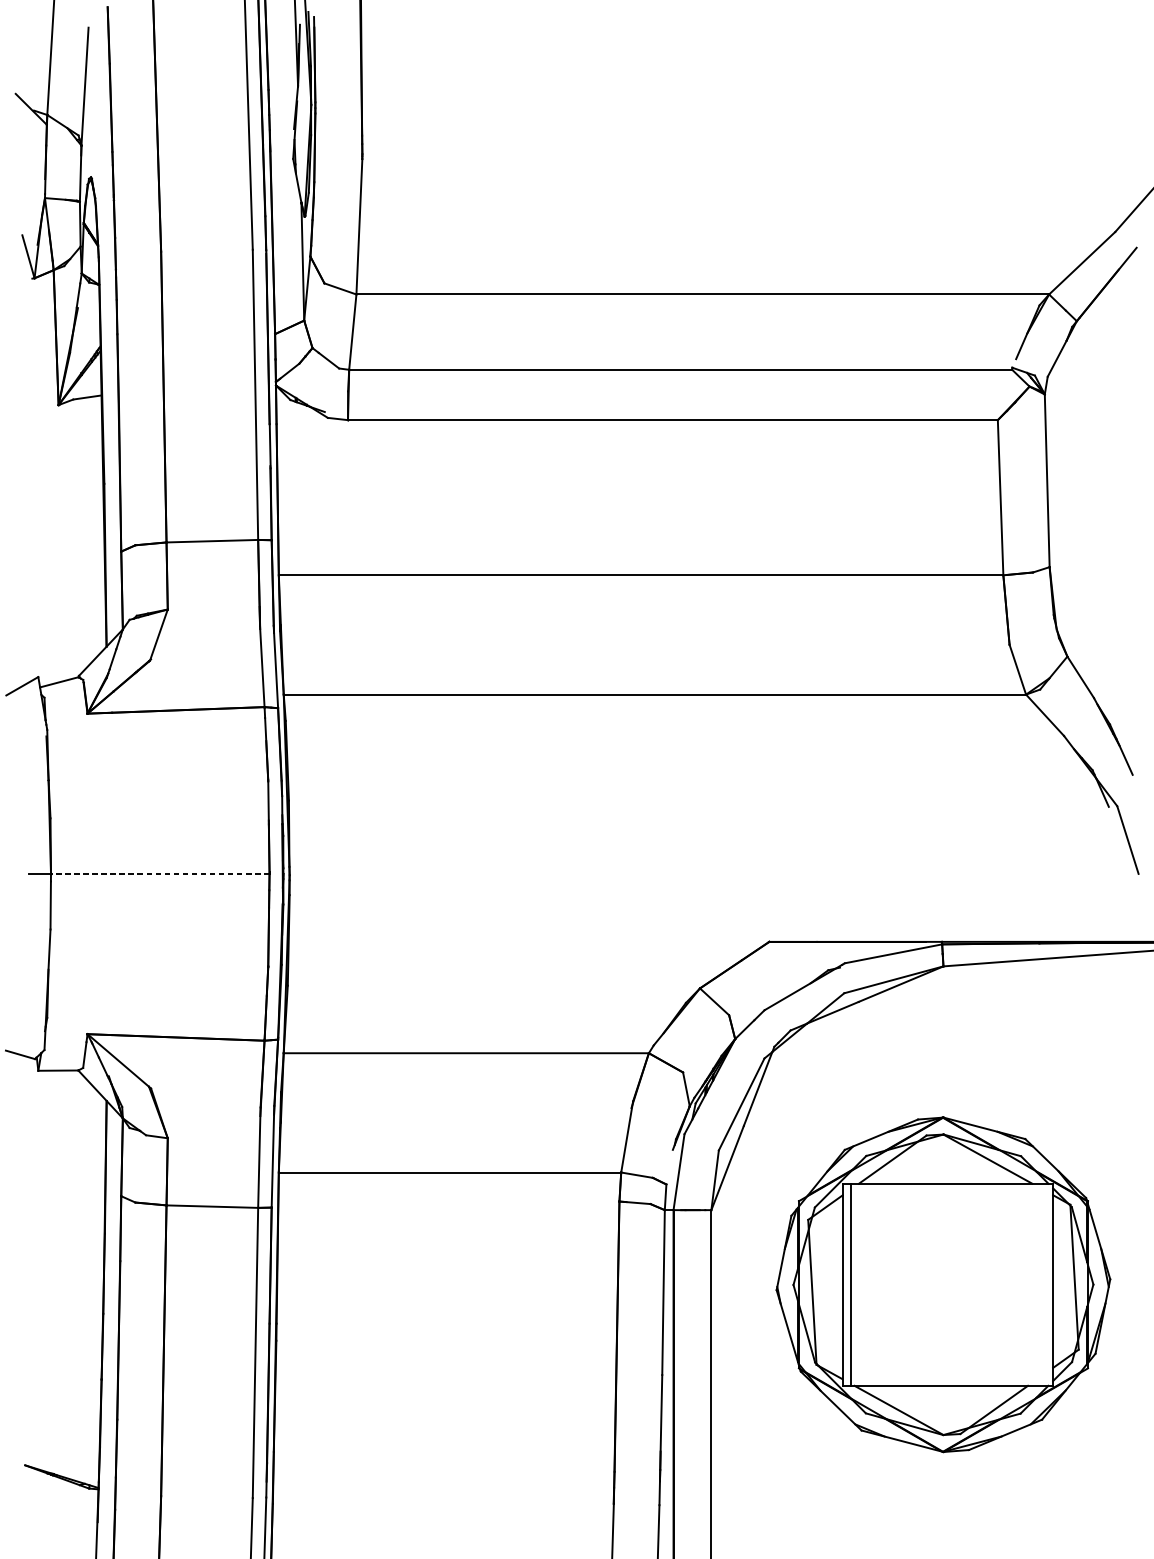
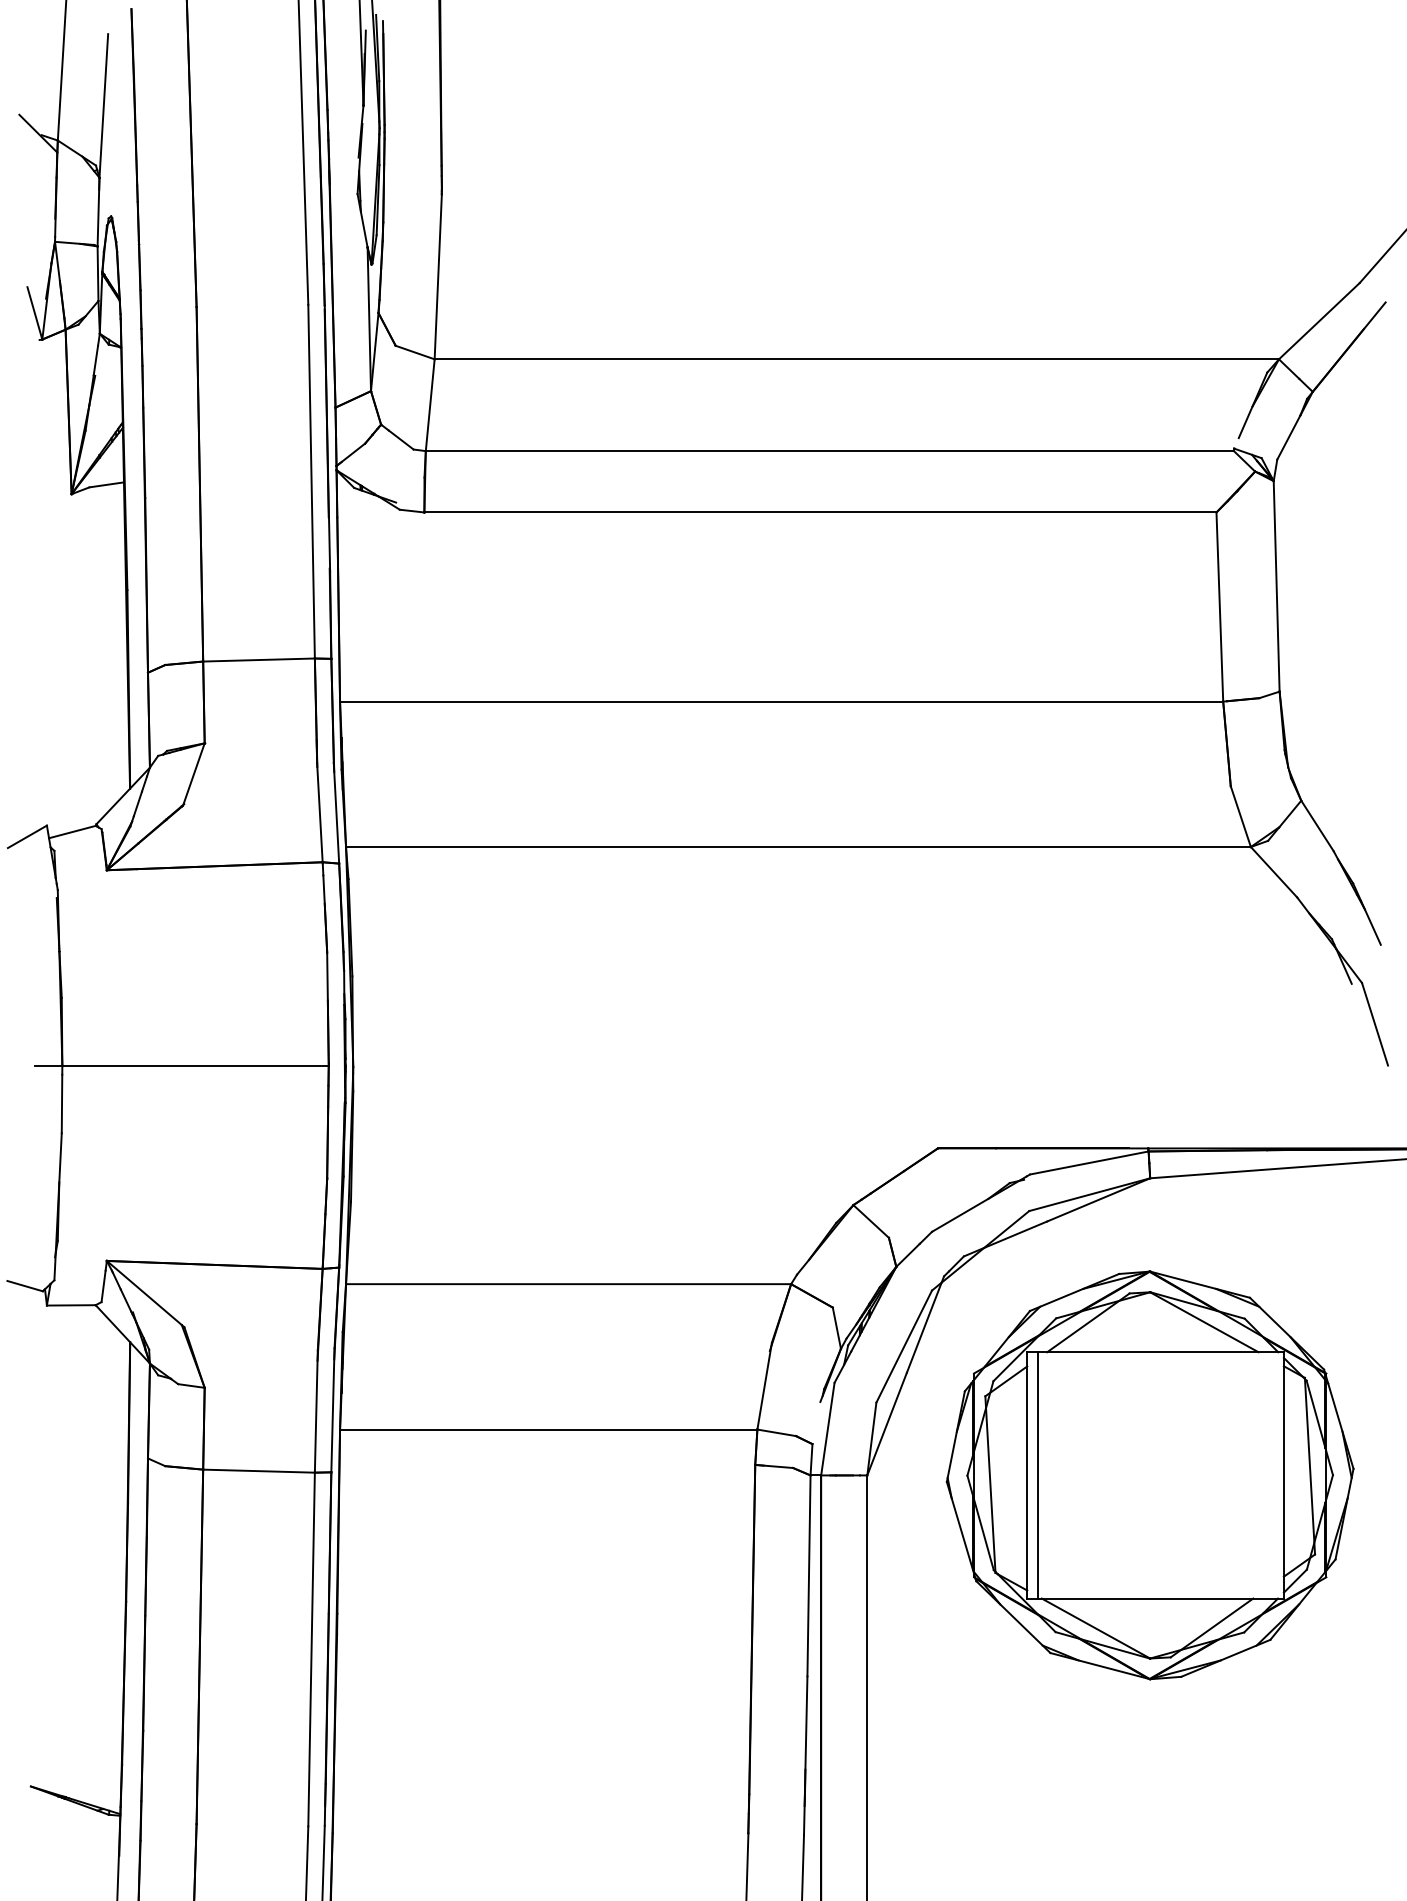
line: (160, 873) -> (195, 1065), dashed -> solid
part: (942, 1284) -> (1149, 1475), moved

